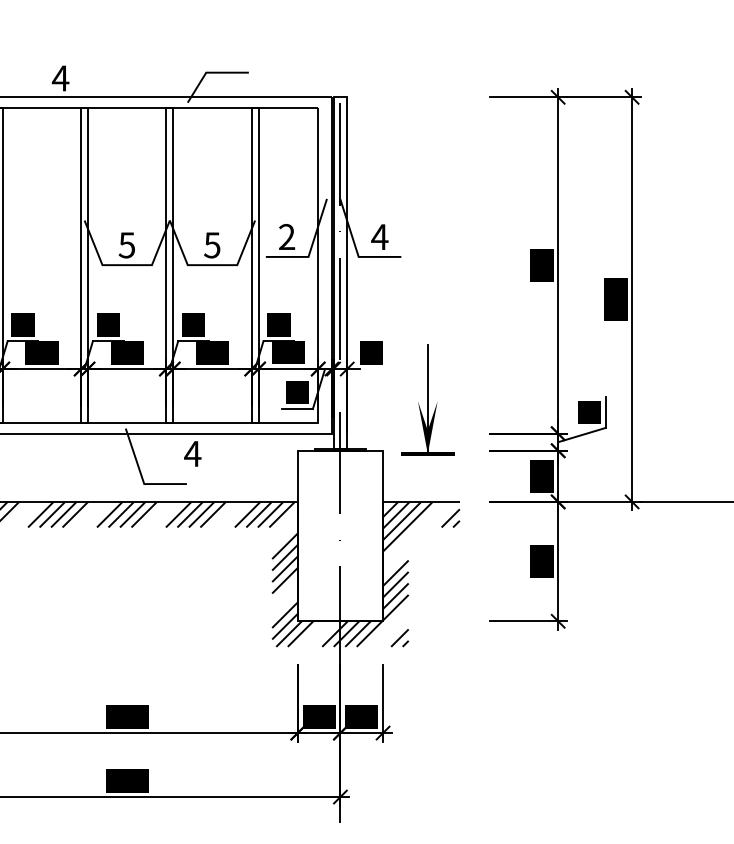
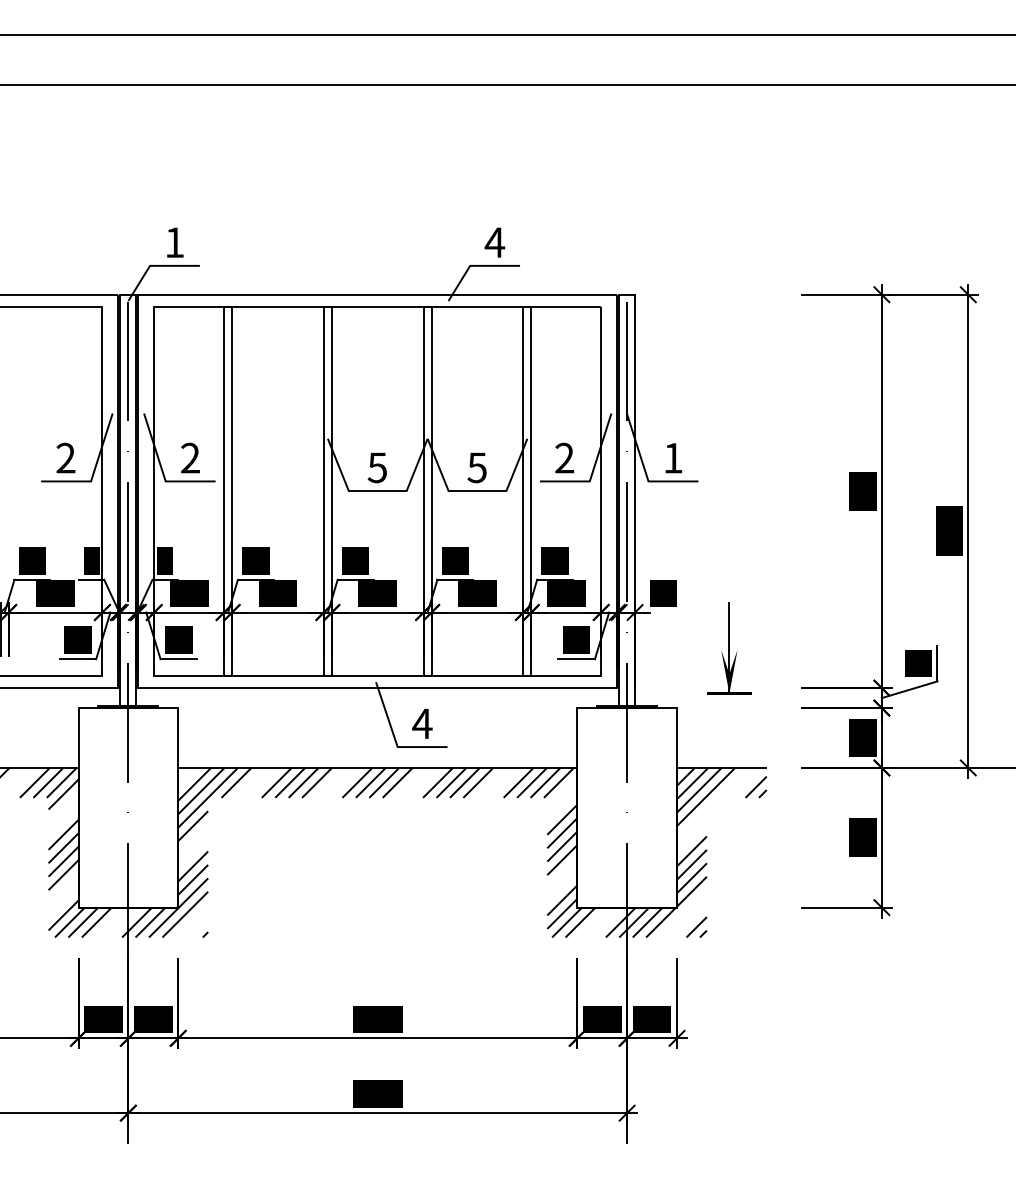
text: (60, 78) -> (494, 242), moved
text: (380, 237) -> (673, 458), 4 -> 1
part: (427, 399) -> (729, 648), size x0.71
text: (192, 453) -> (422, 723), moved

